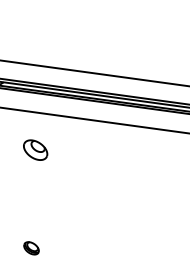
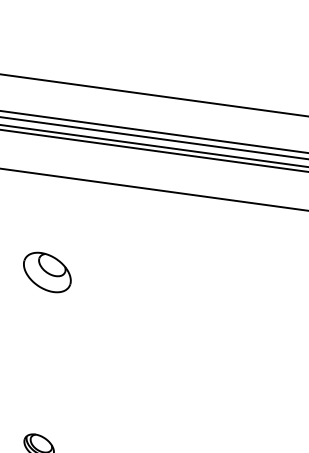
part: (35, 149) -> (47, 271), moved

